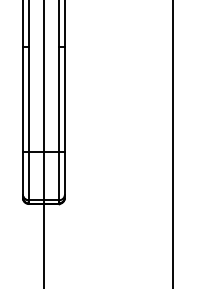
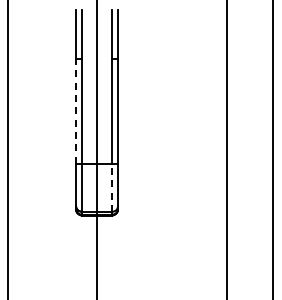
line: (23, 99) -> (76, 110), solid -> dashed
line: (58, 176) -> (111, 187), solid -> dashed

